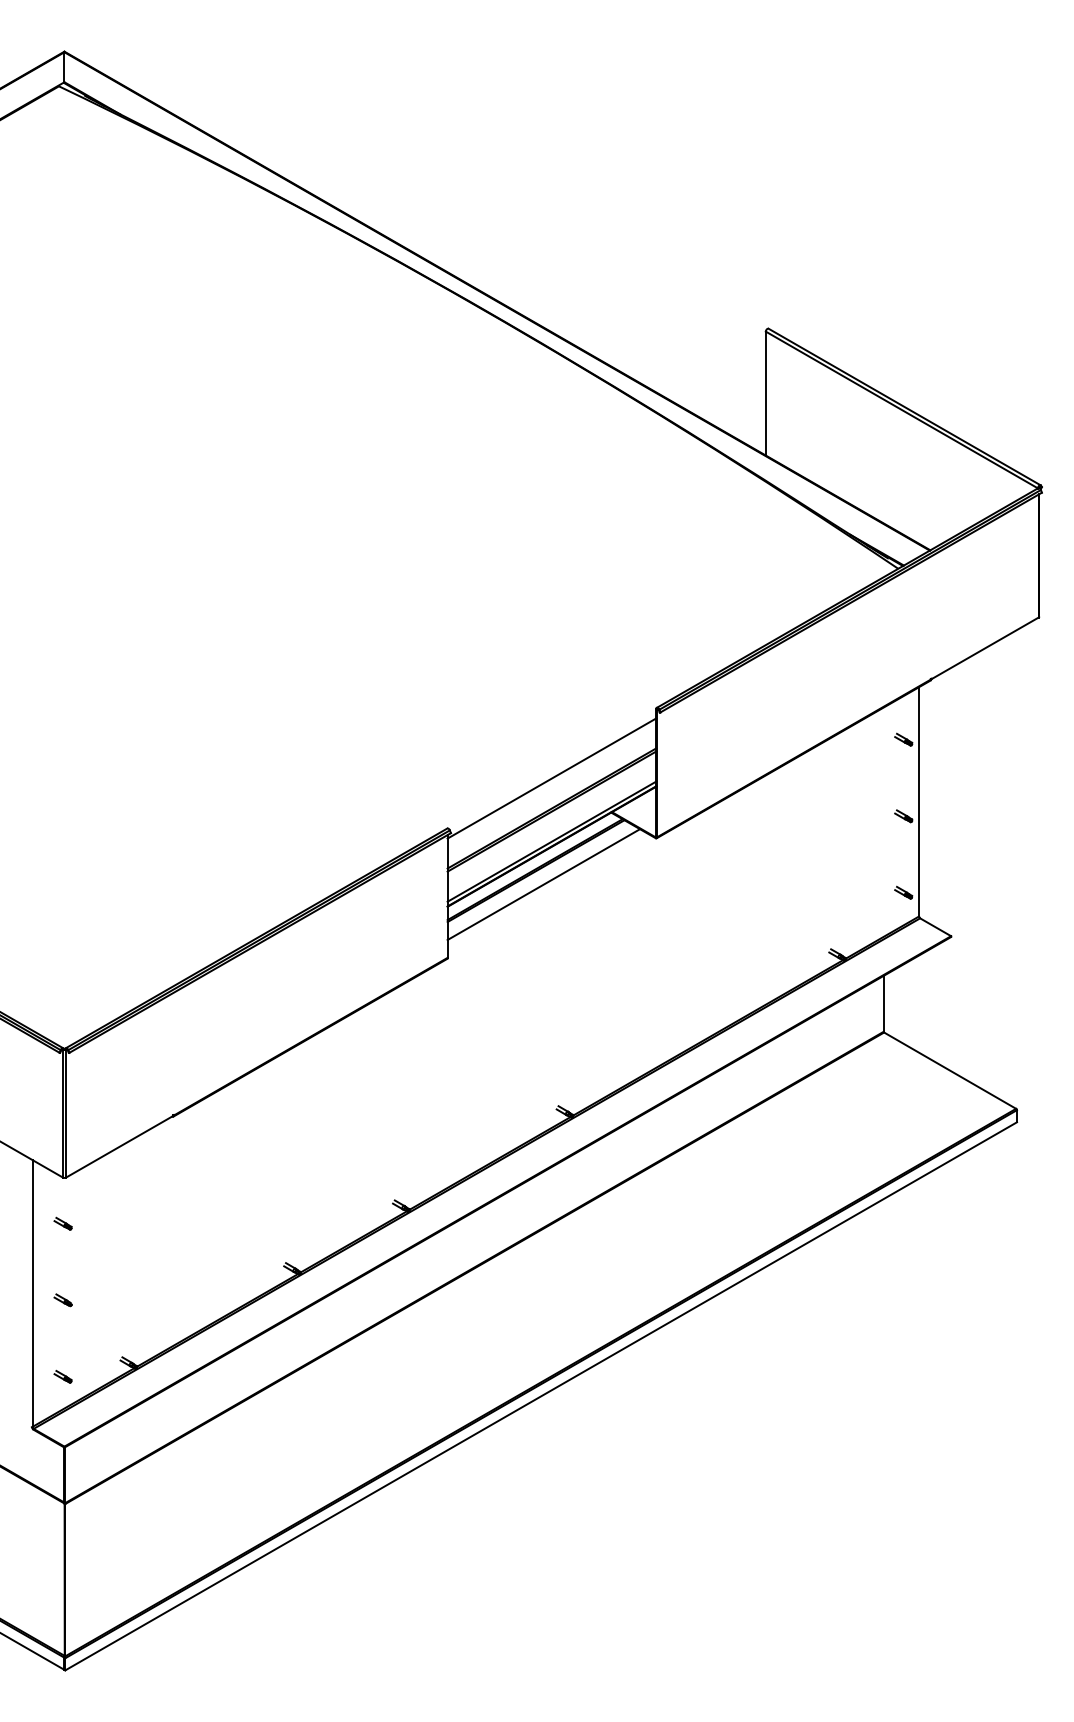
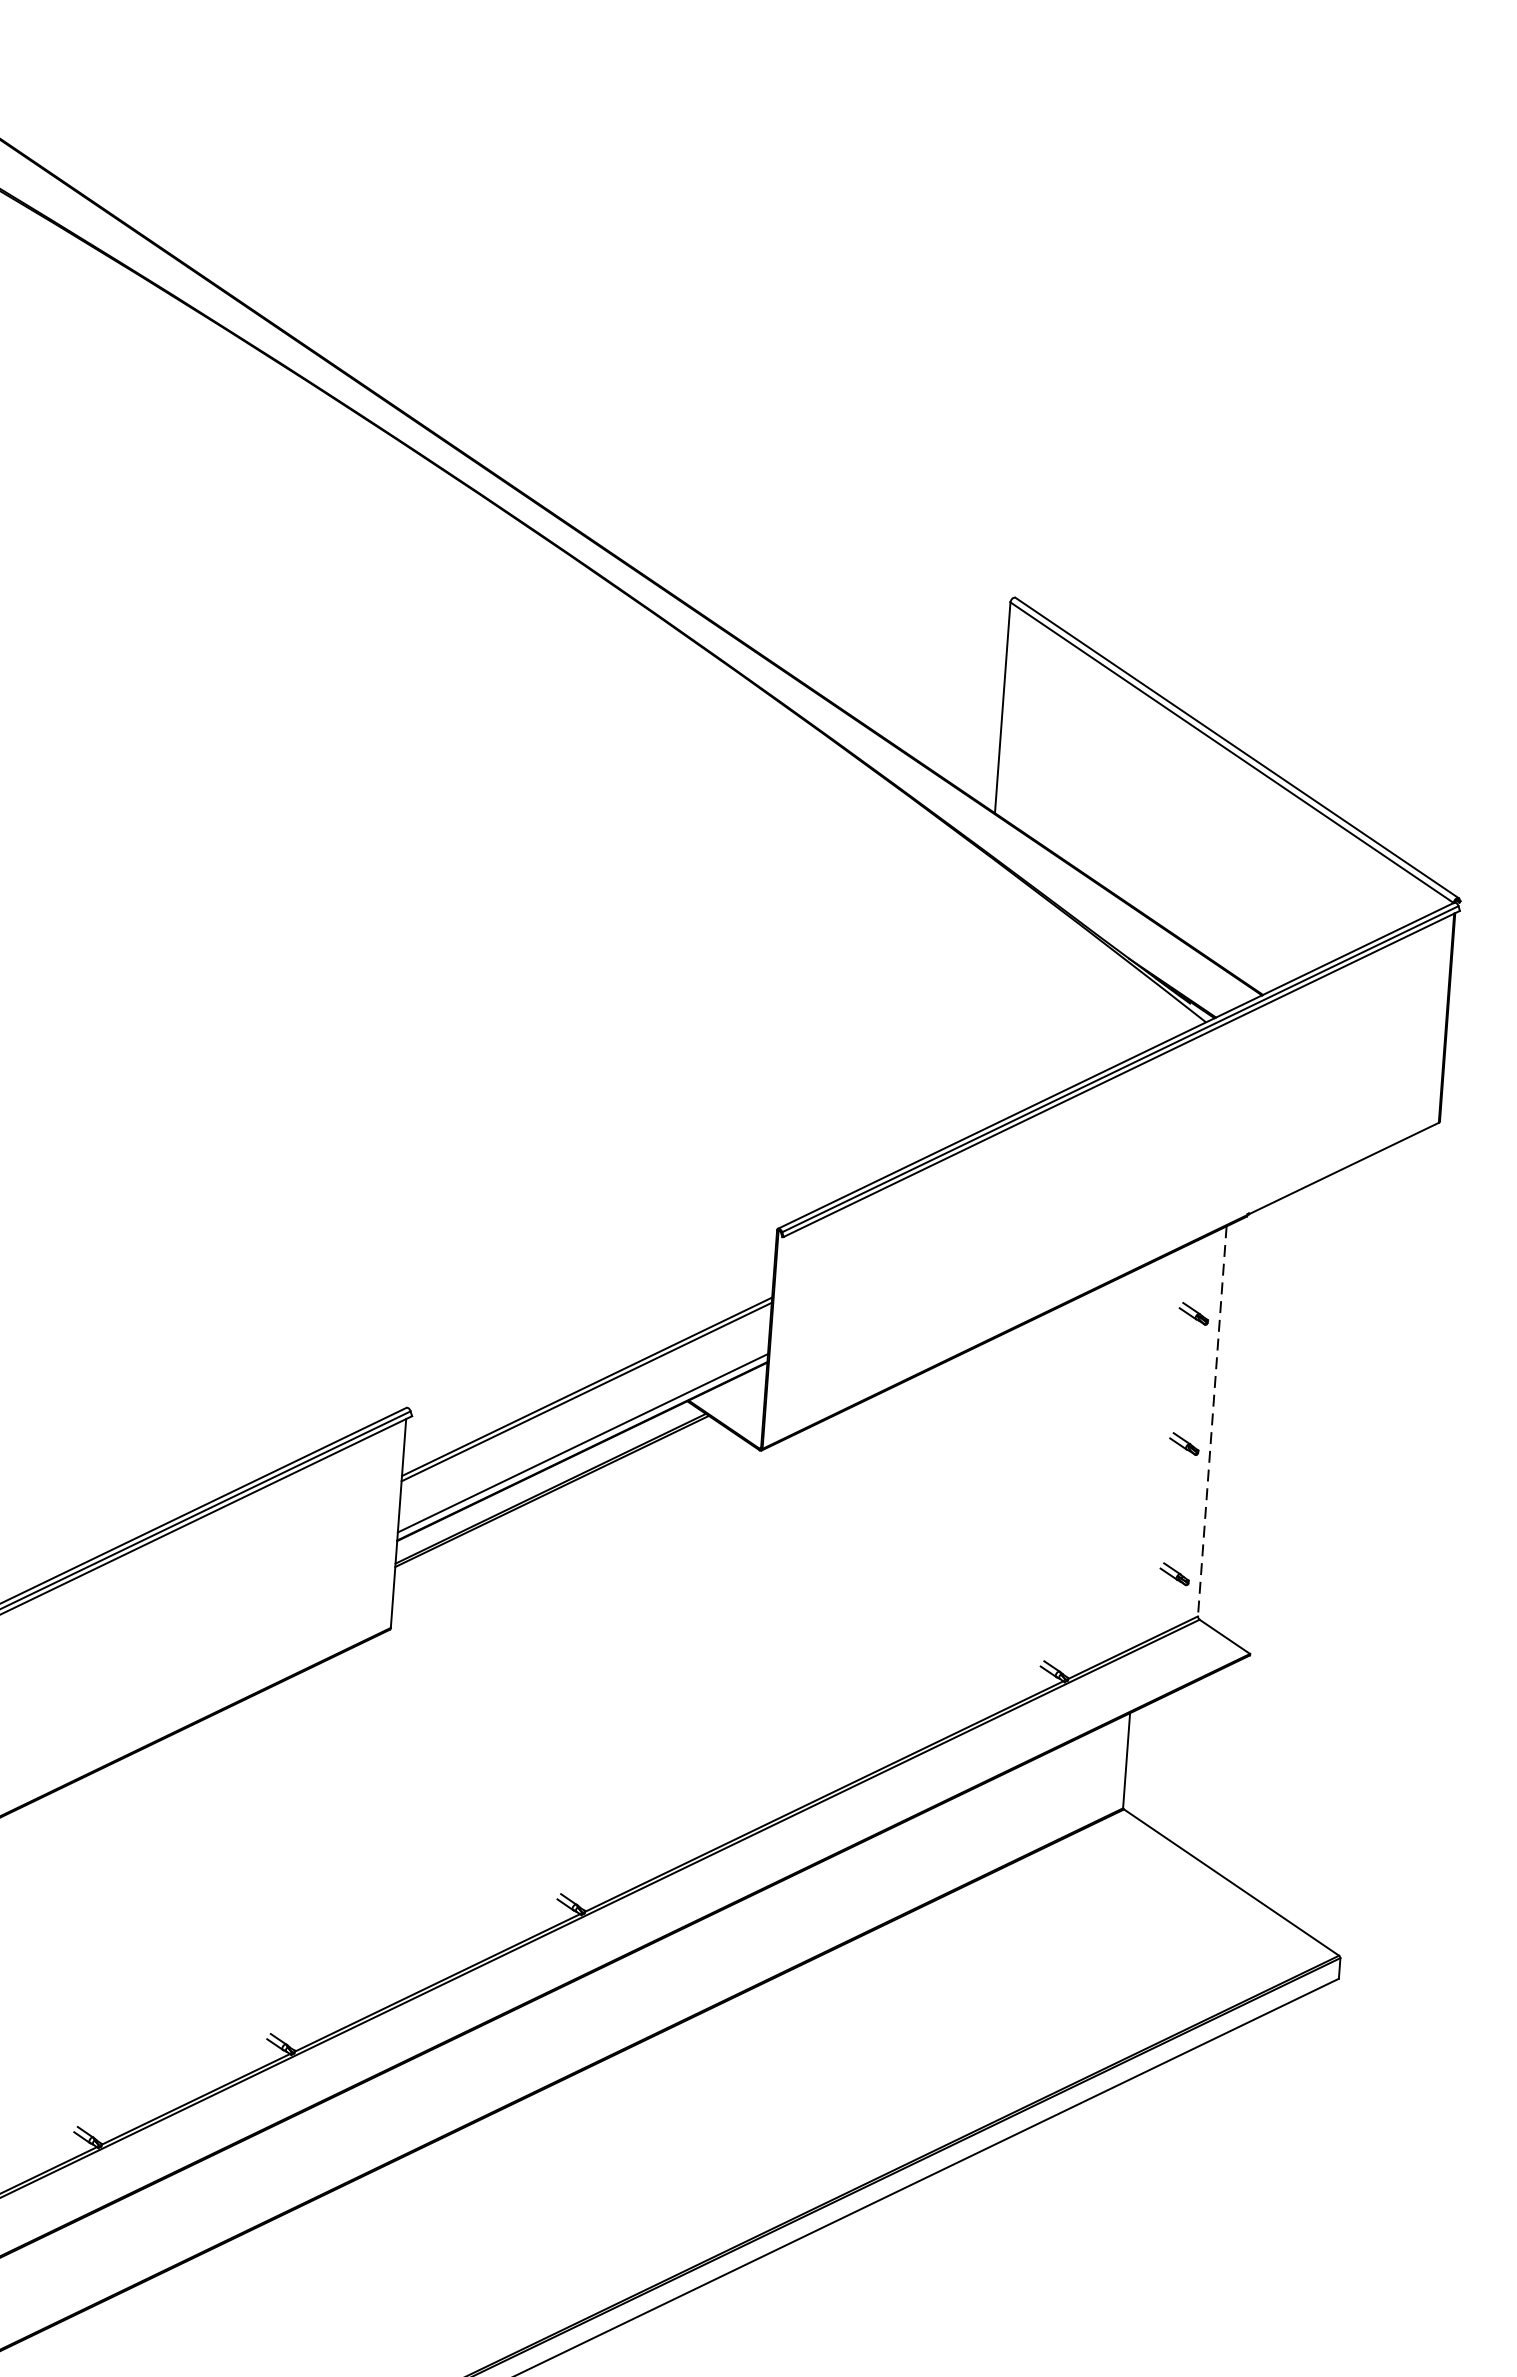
line: (551, 778) -> (589, 1335), removed
line: (919, 801) -> (1213, 1420), solid -> dashed
line: (543, 884) -> (563, 1515), removed

